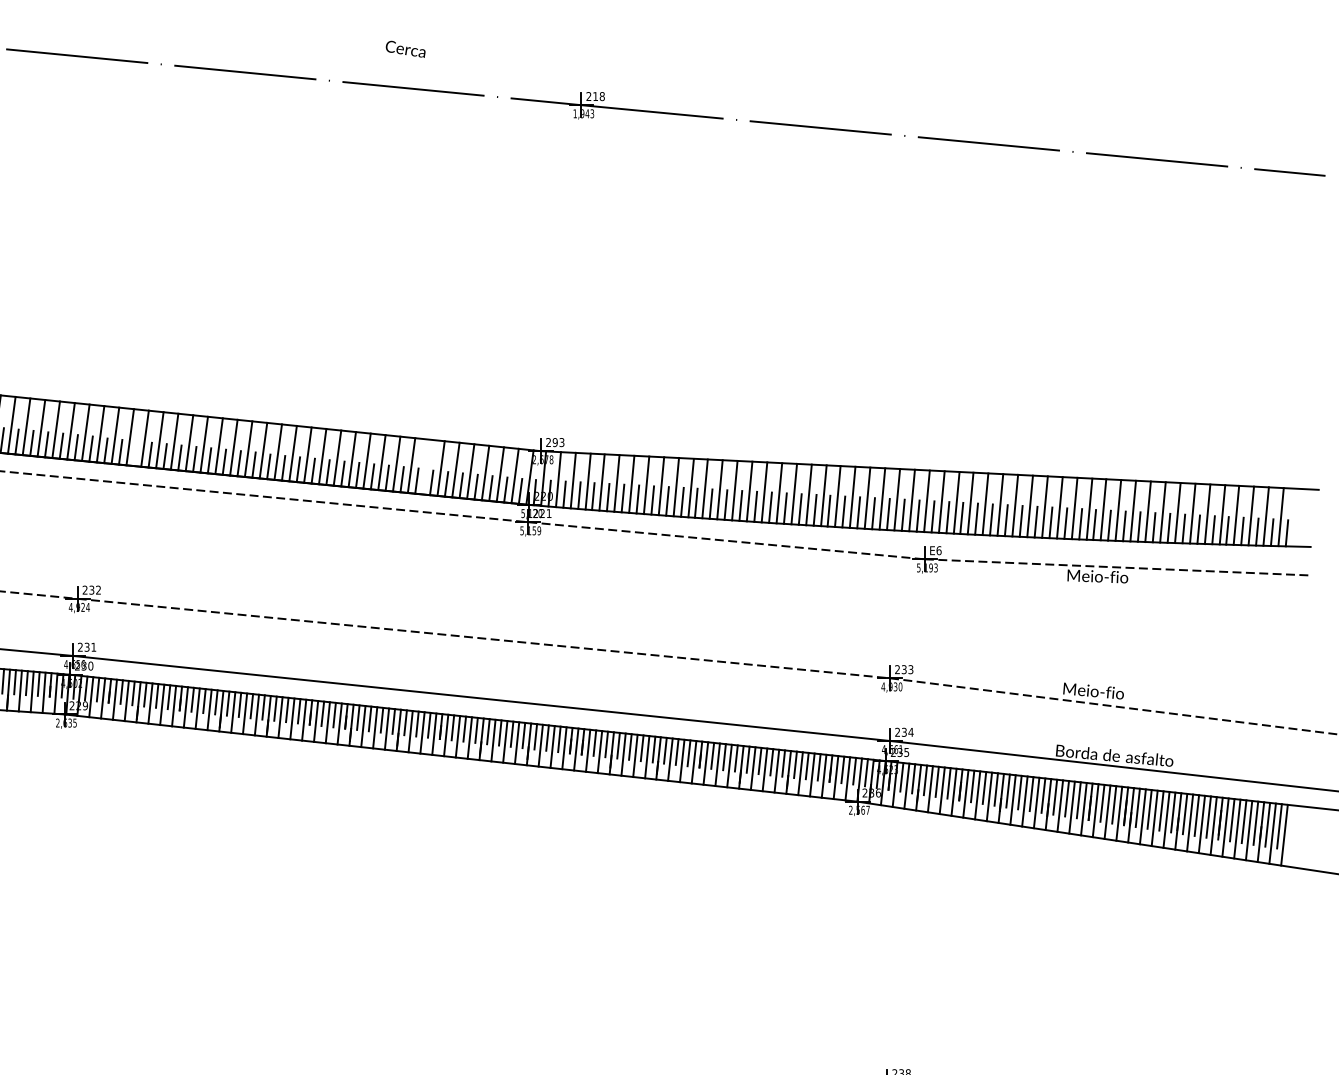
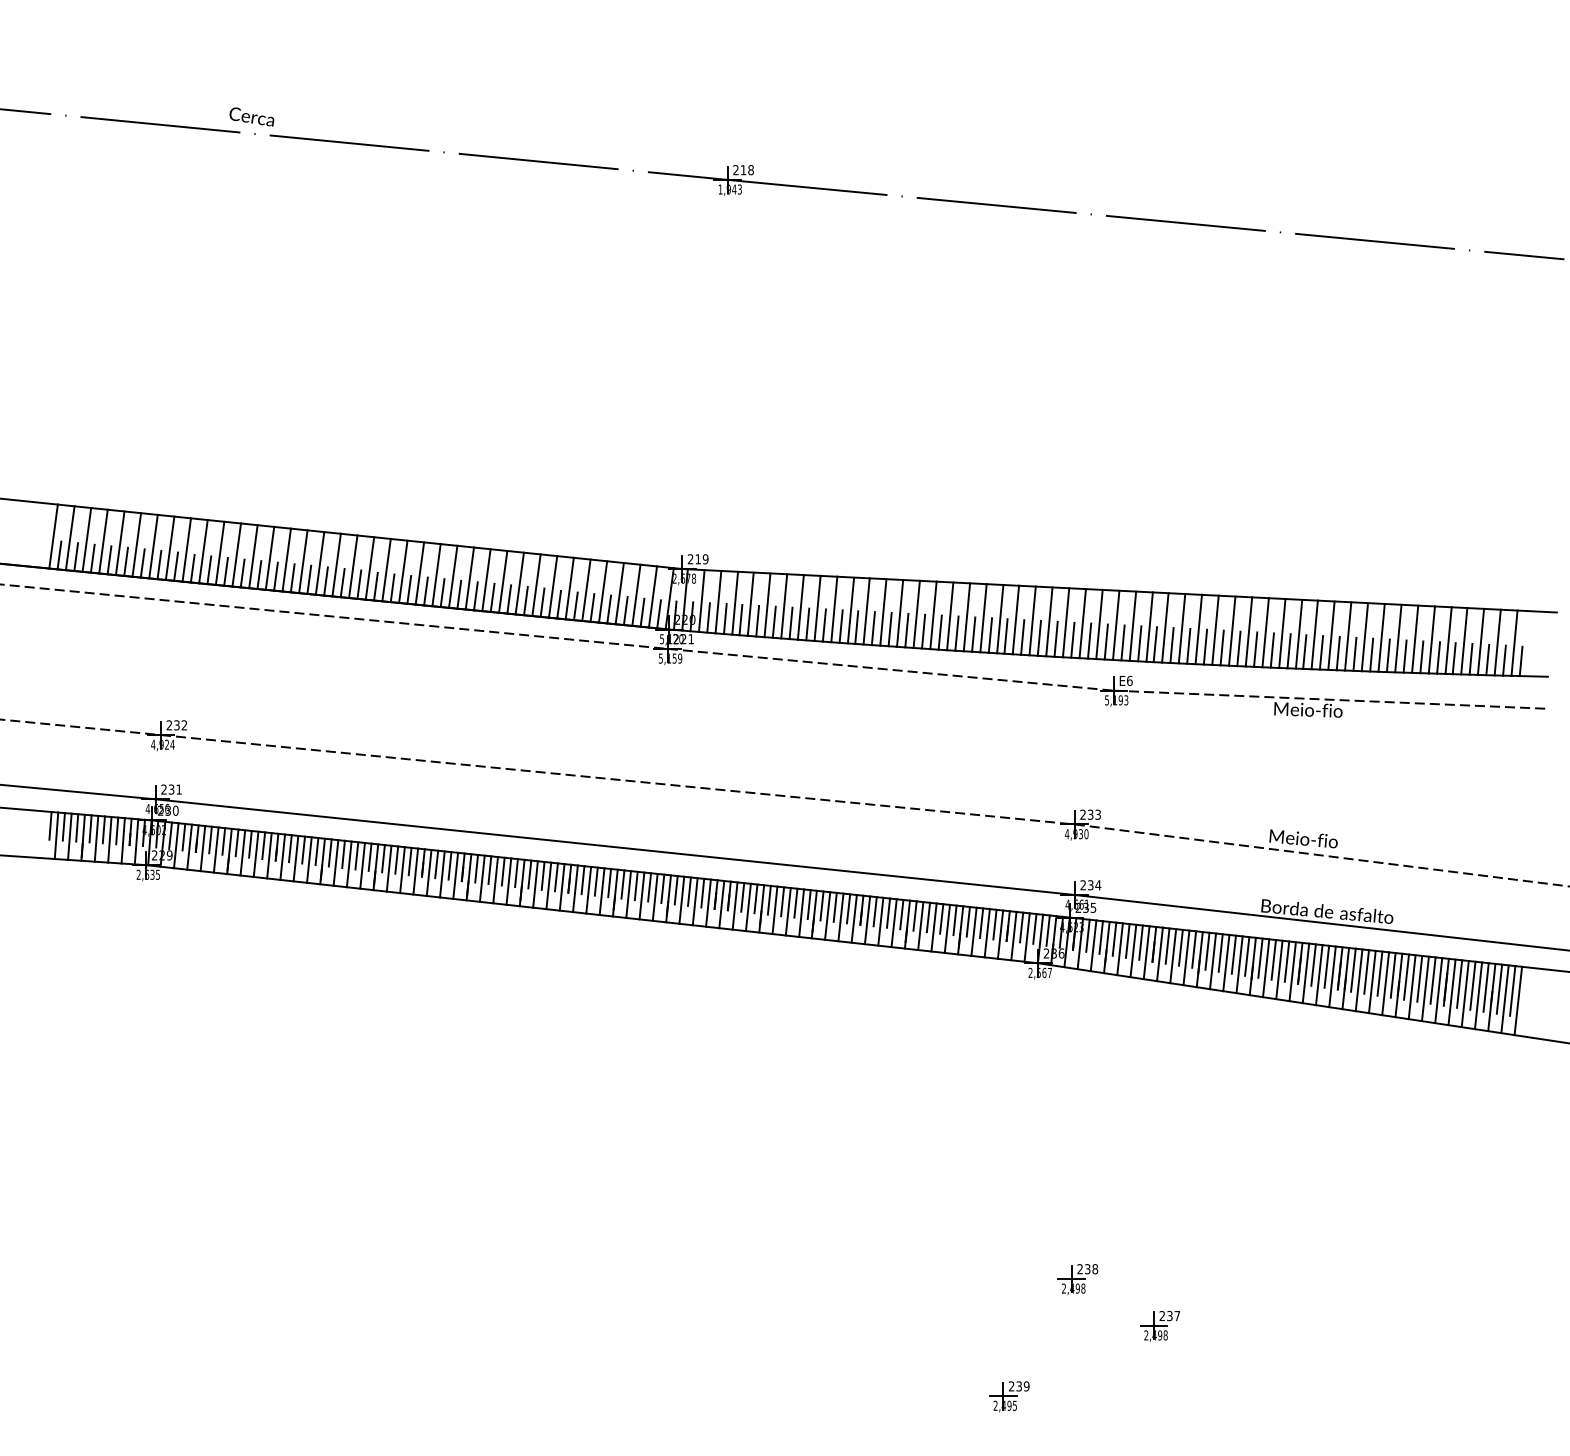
text: (405, 48) -> (251, 116), moved
text: (558, 442) -> (701, 559), 293 -> 219
line: (135, 453) -> (225, 571), added
line: (425, 466) -> (552, 586), added

